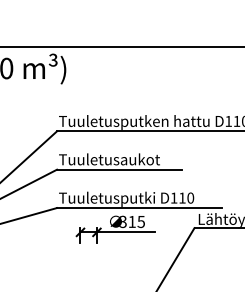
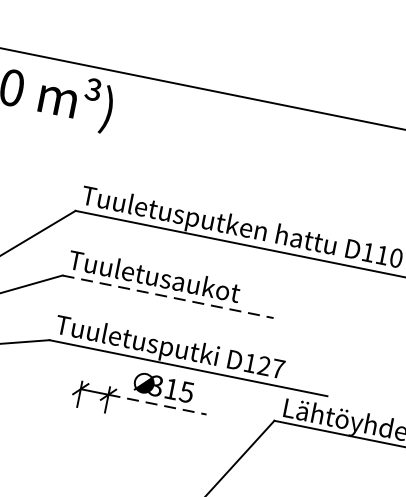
line: (119, 169) -> (167, 296), solid -> dashed
text: (186, 197) -> (271, 366), D110 -> D127
line: (126, 232) -> (158, 405), solid -> dashed

